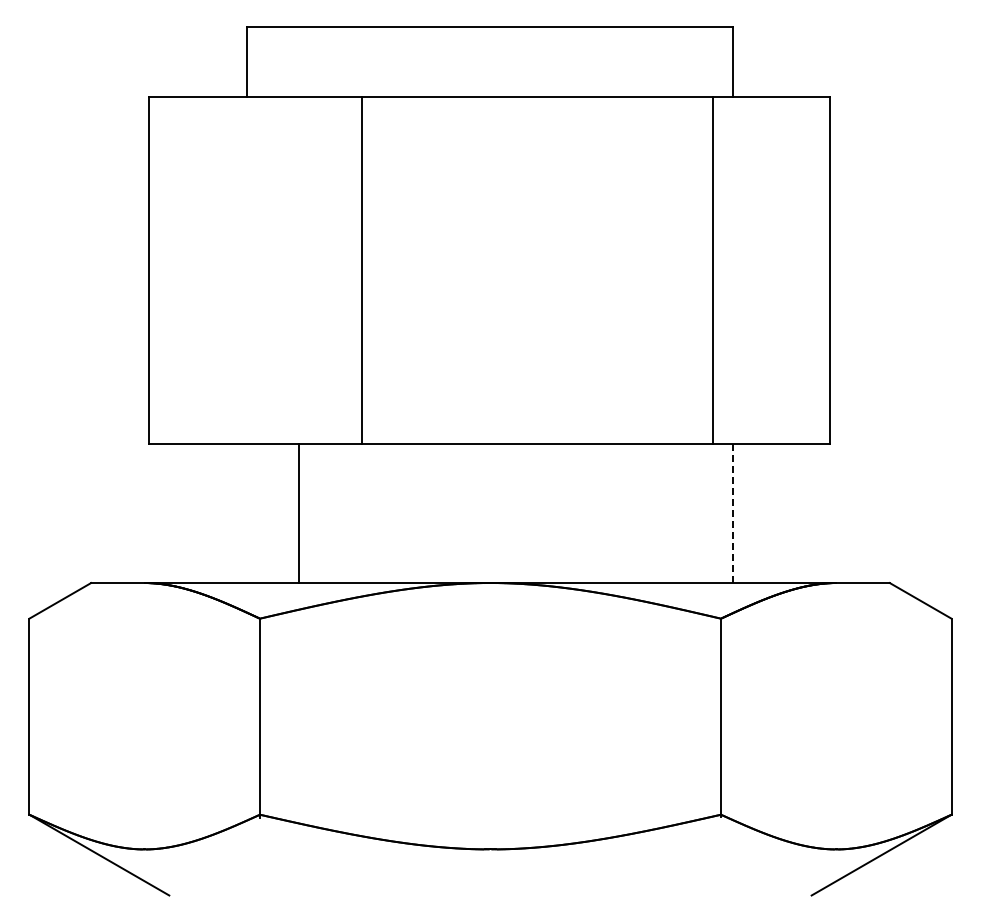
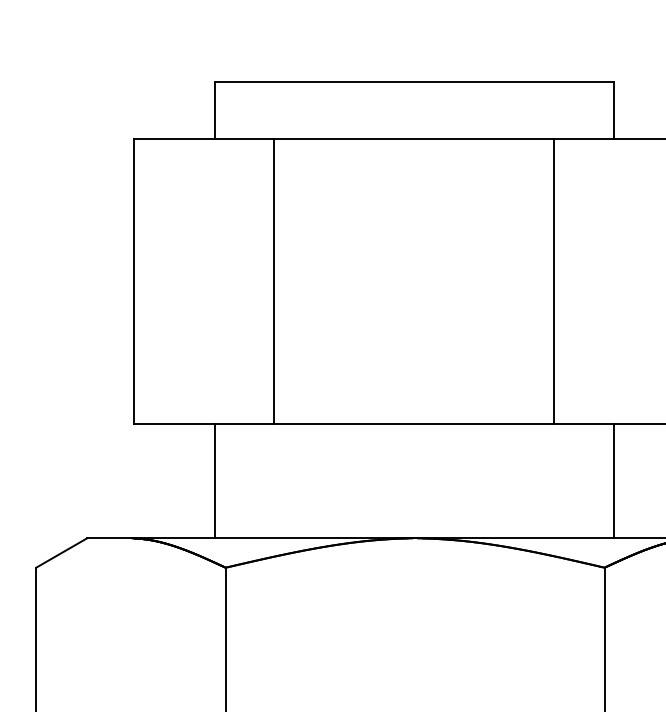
line: (362, 270) -> (274, 281), moved
line: (713, 270) -> (554, 281), moved
line: (298, 513) -> (214, 481), moved
line: (732, 514) -> (614, 482), dashed -> solid

